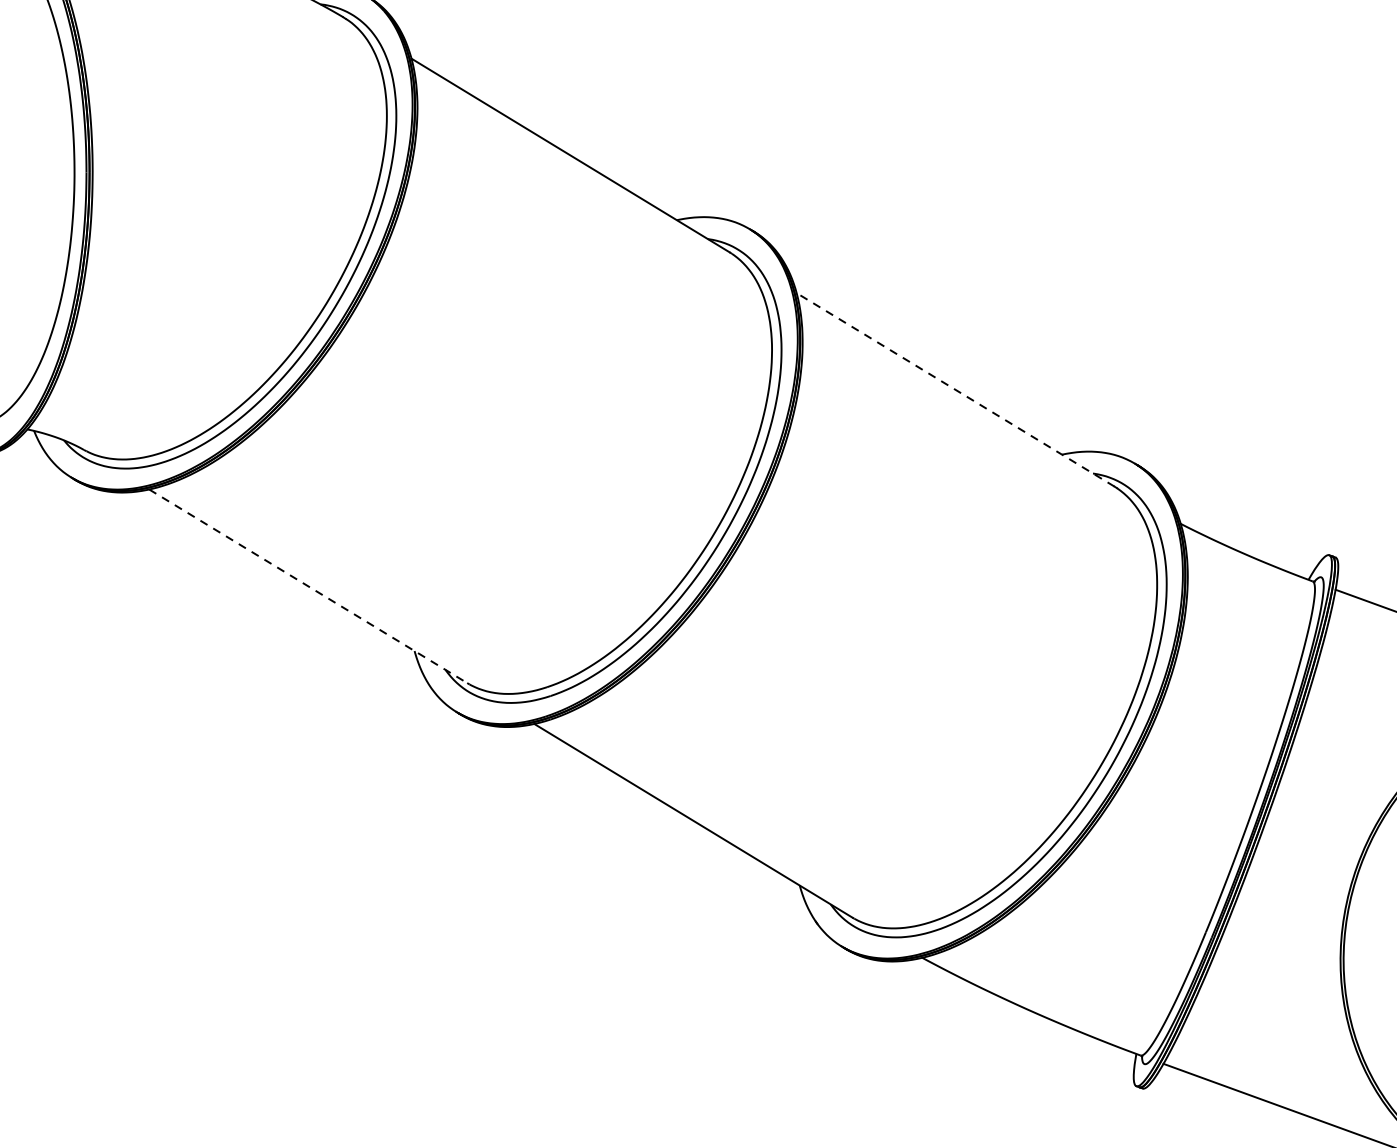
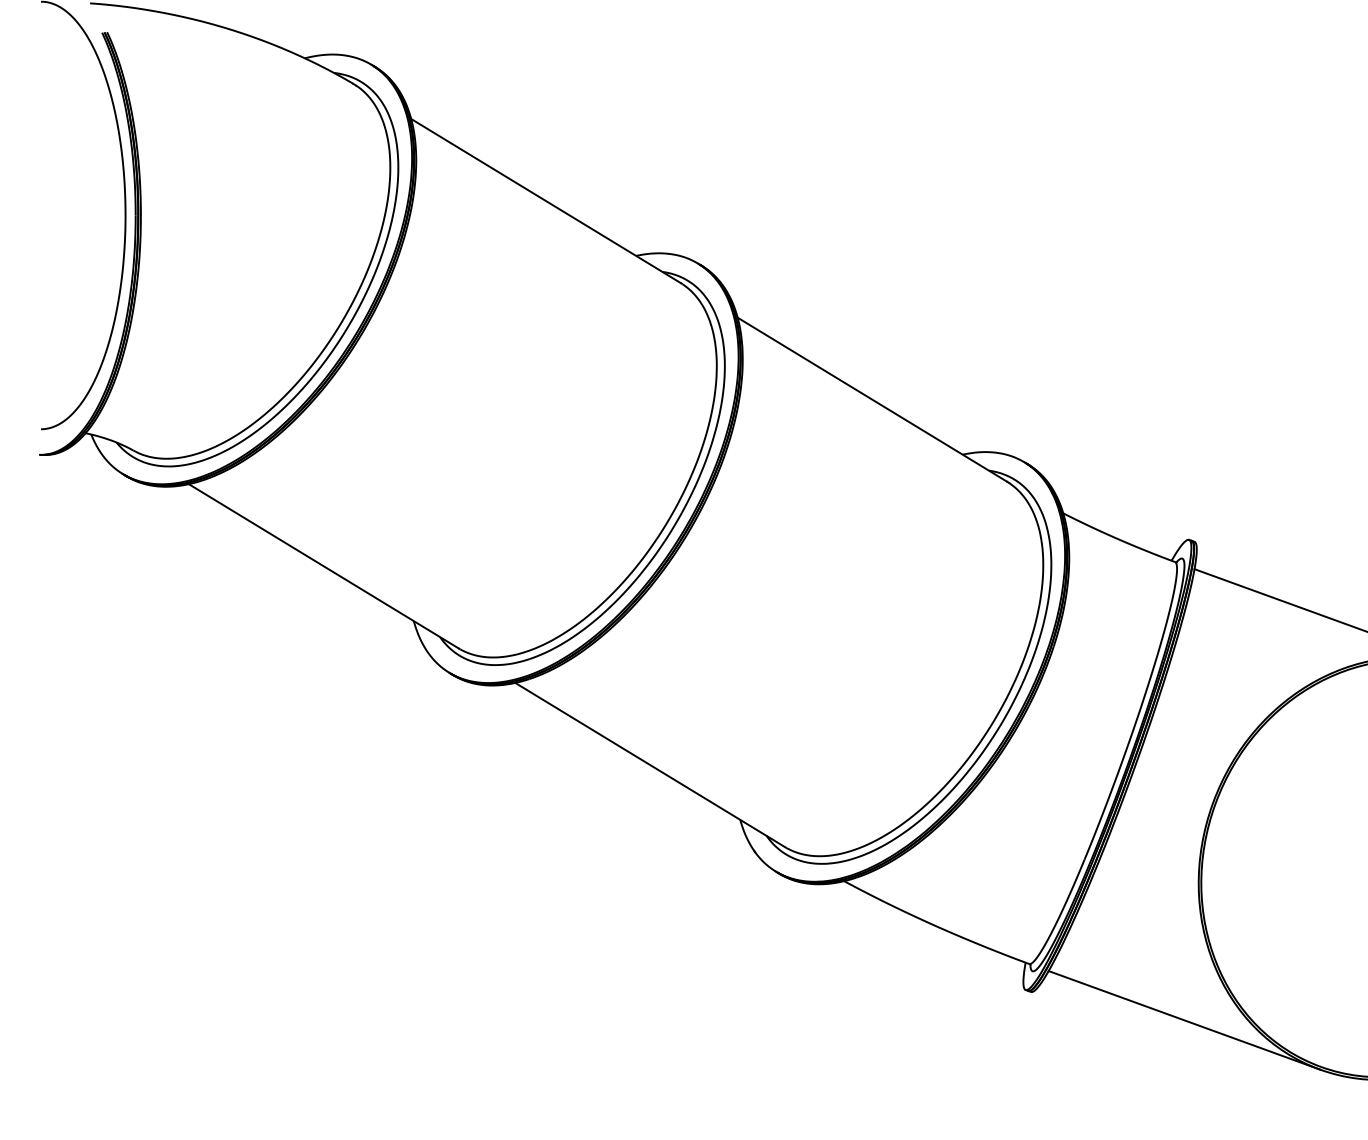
line: (955, 389) -> (872, 399), dashed -> solid
line: (308, 586) -> (323, 566), dashed -> solid

